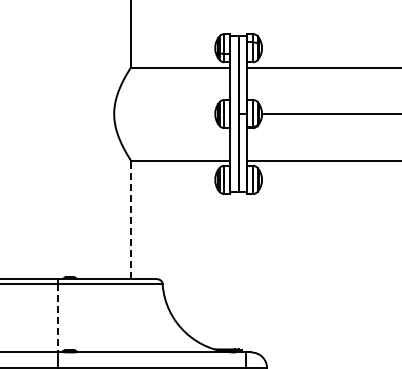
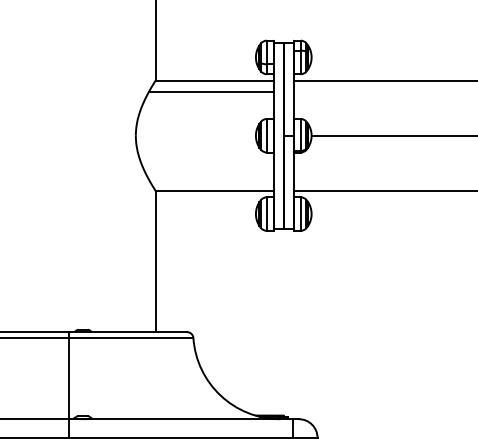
line: (177, 77) -> (211, 92), added
line: (130, 219) -> (155, 261), dashed -> solid
line: (57, 318) -> (68, 378), dashed -> solid

